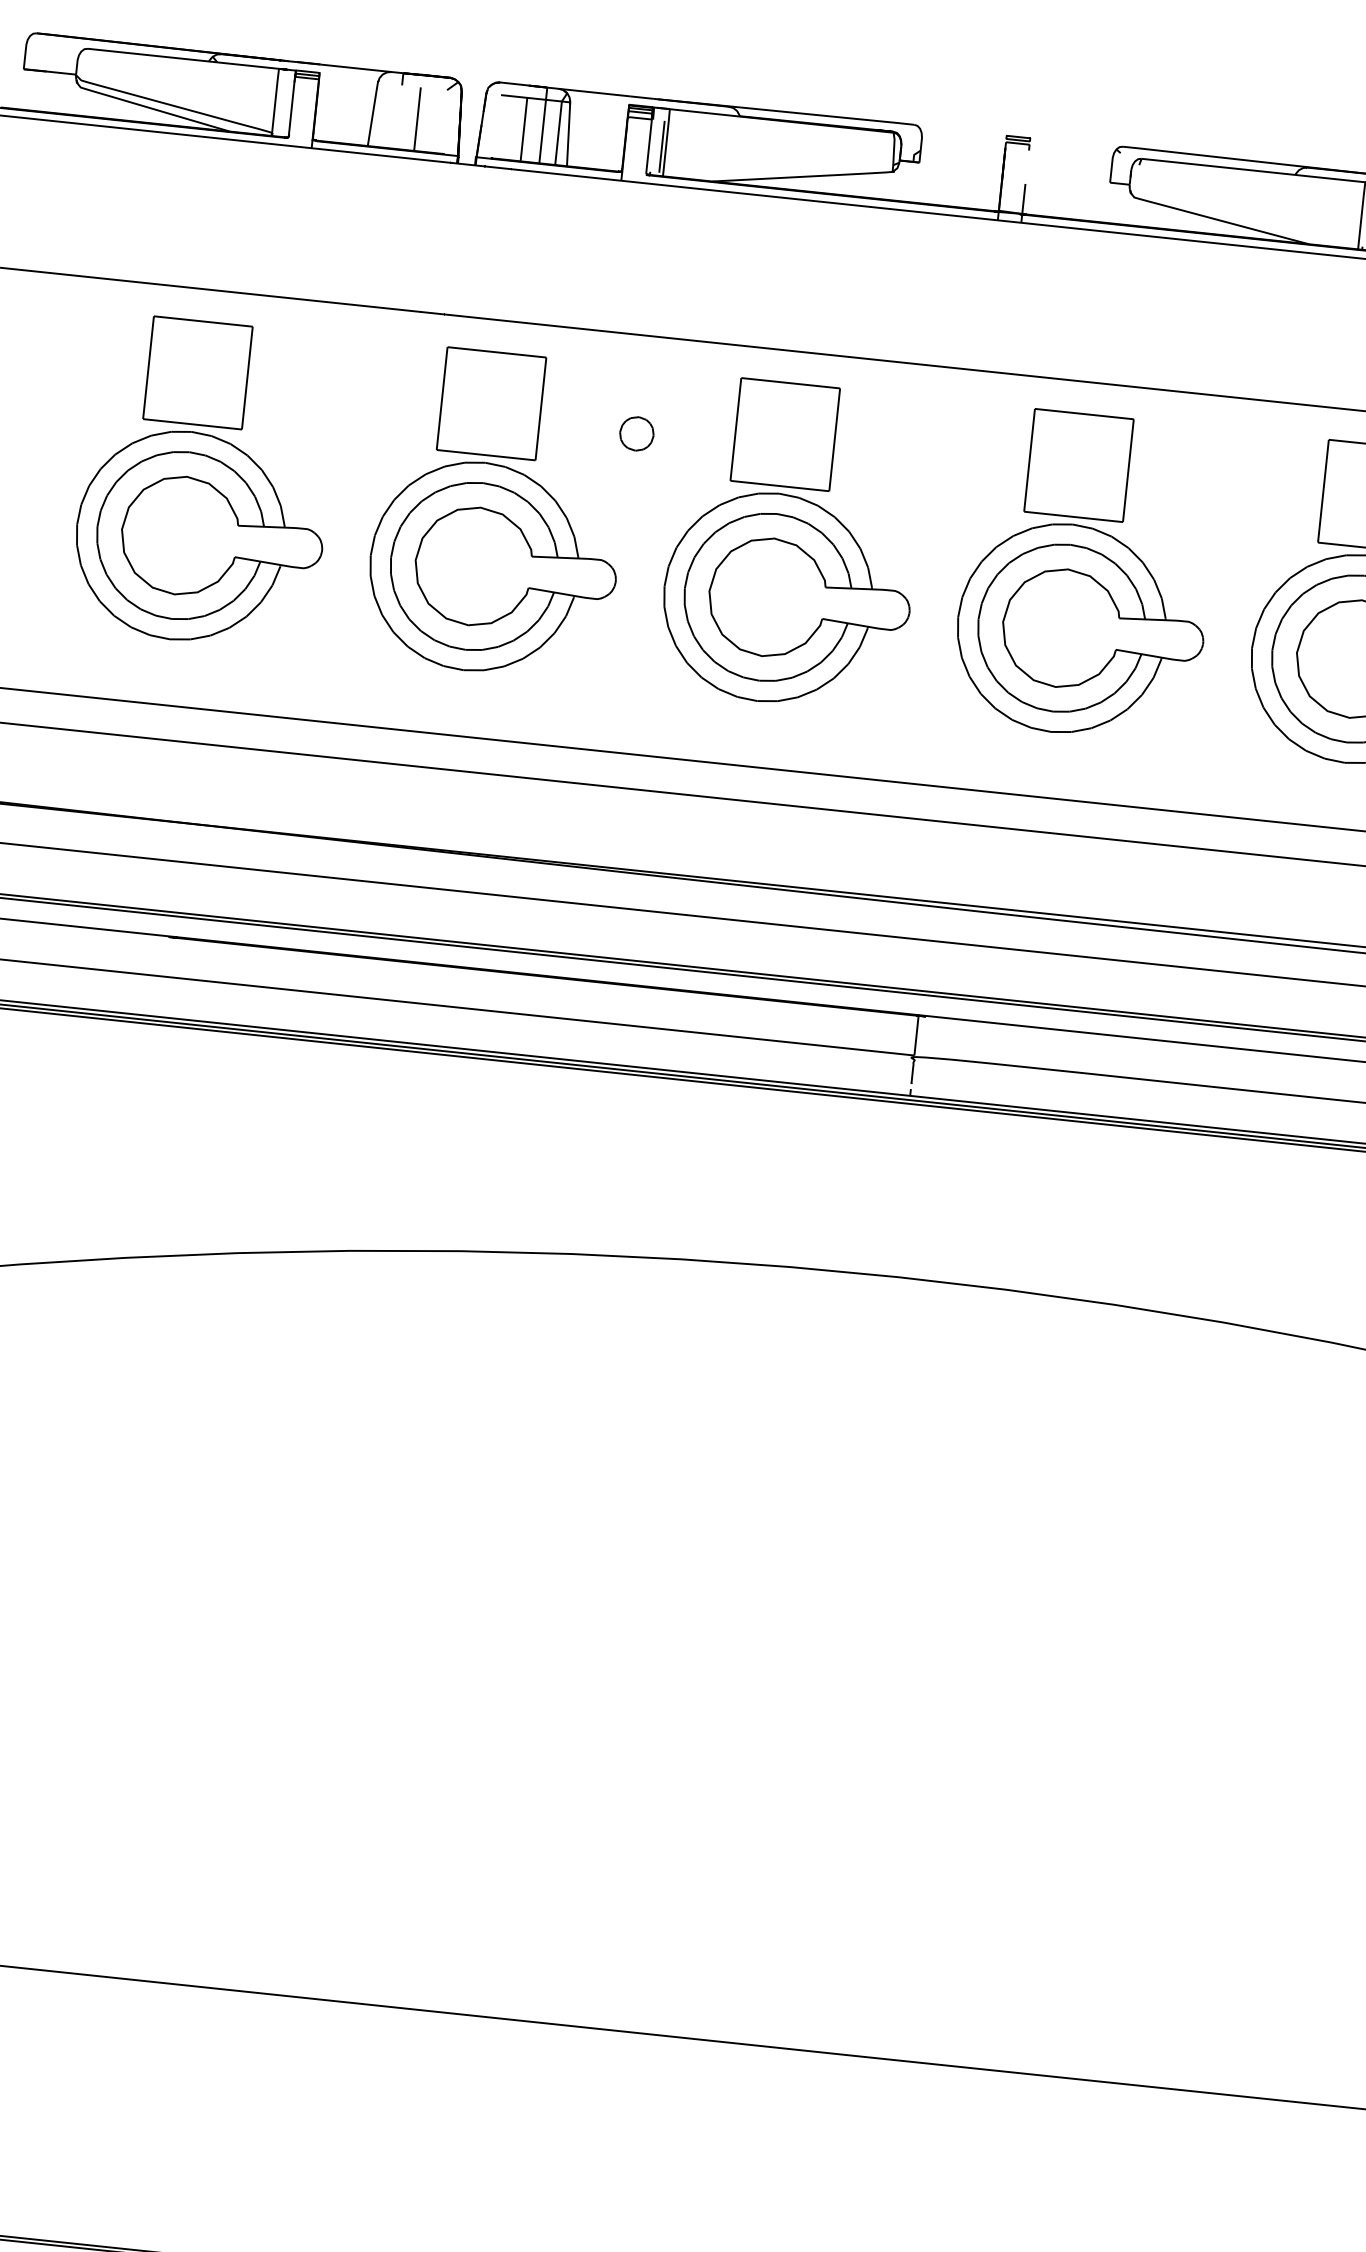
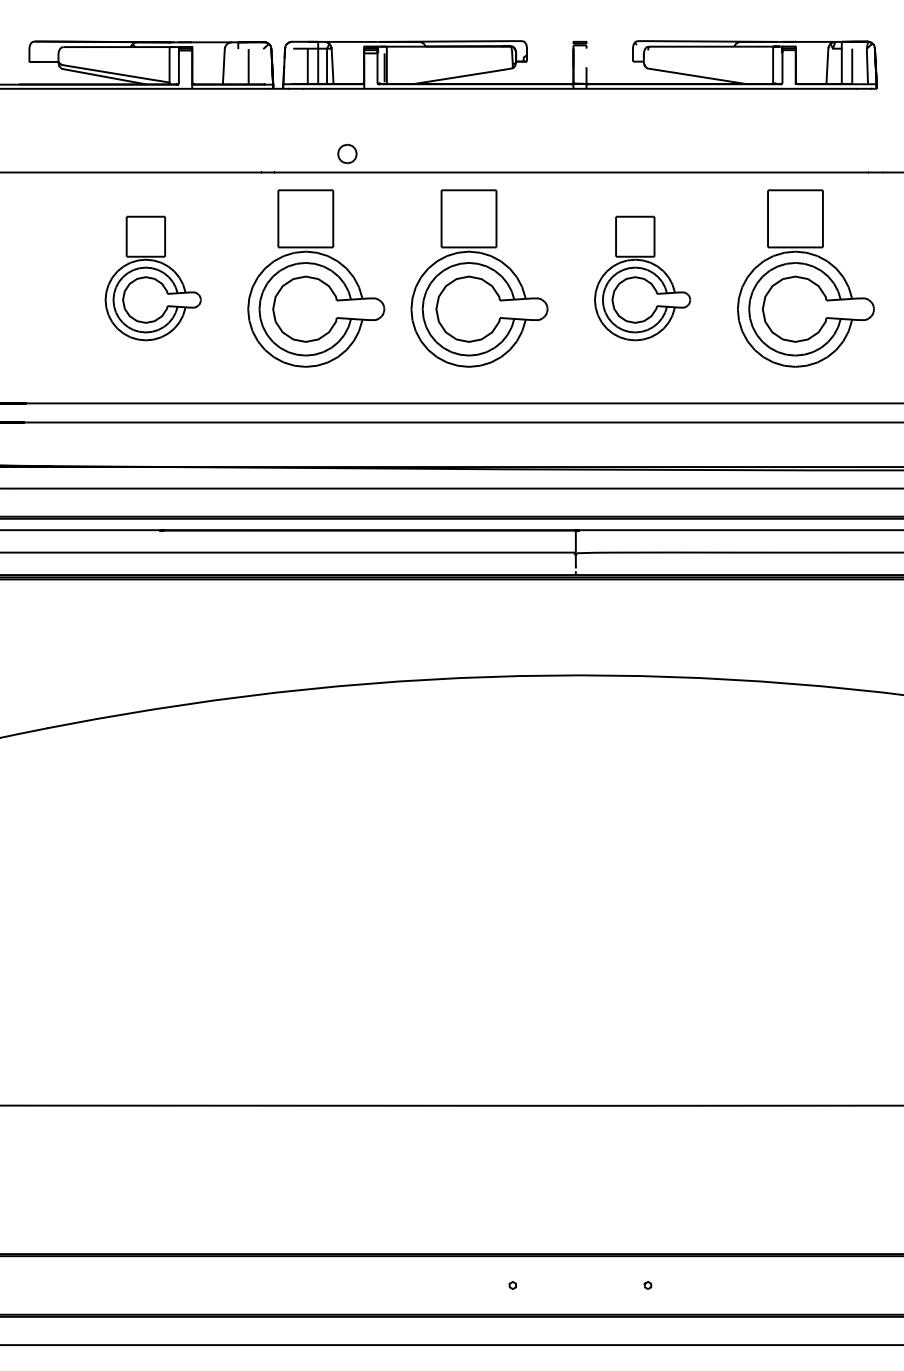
part: (637, 432) -> (347, 153), moved
part: (206, 482) -> (153, 278), size x0.7
part: (1086, 574) -> (642, 278), size x0.7

